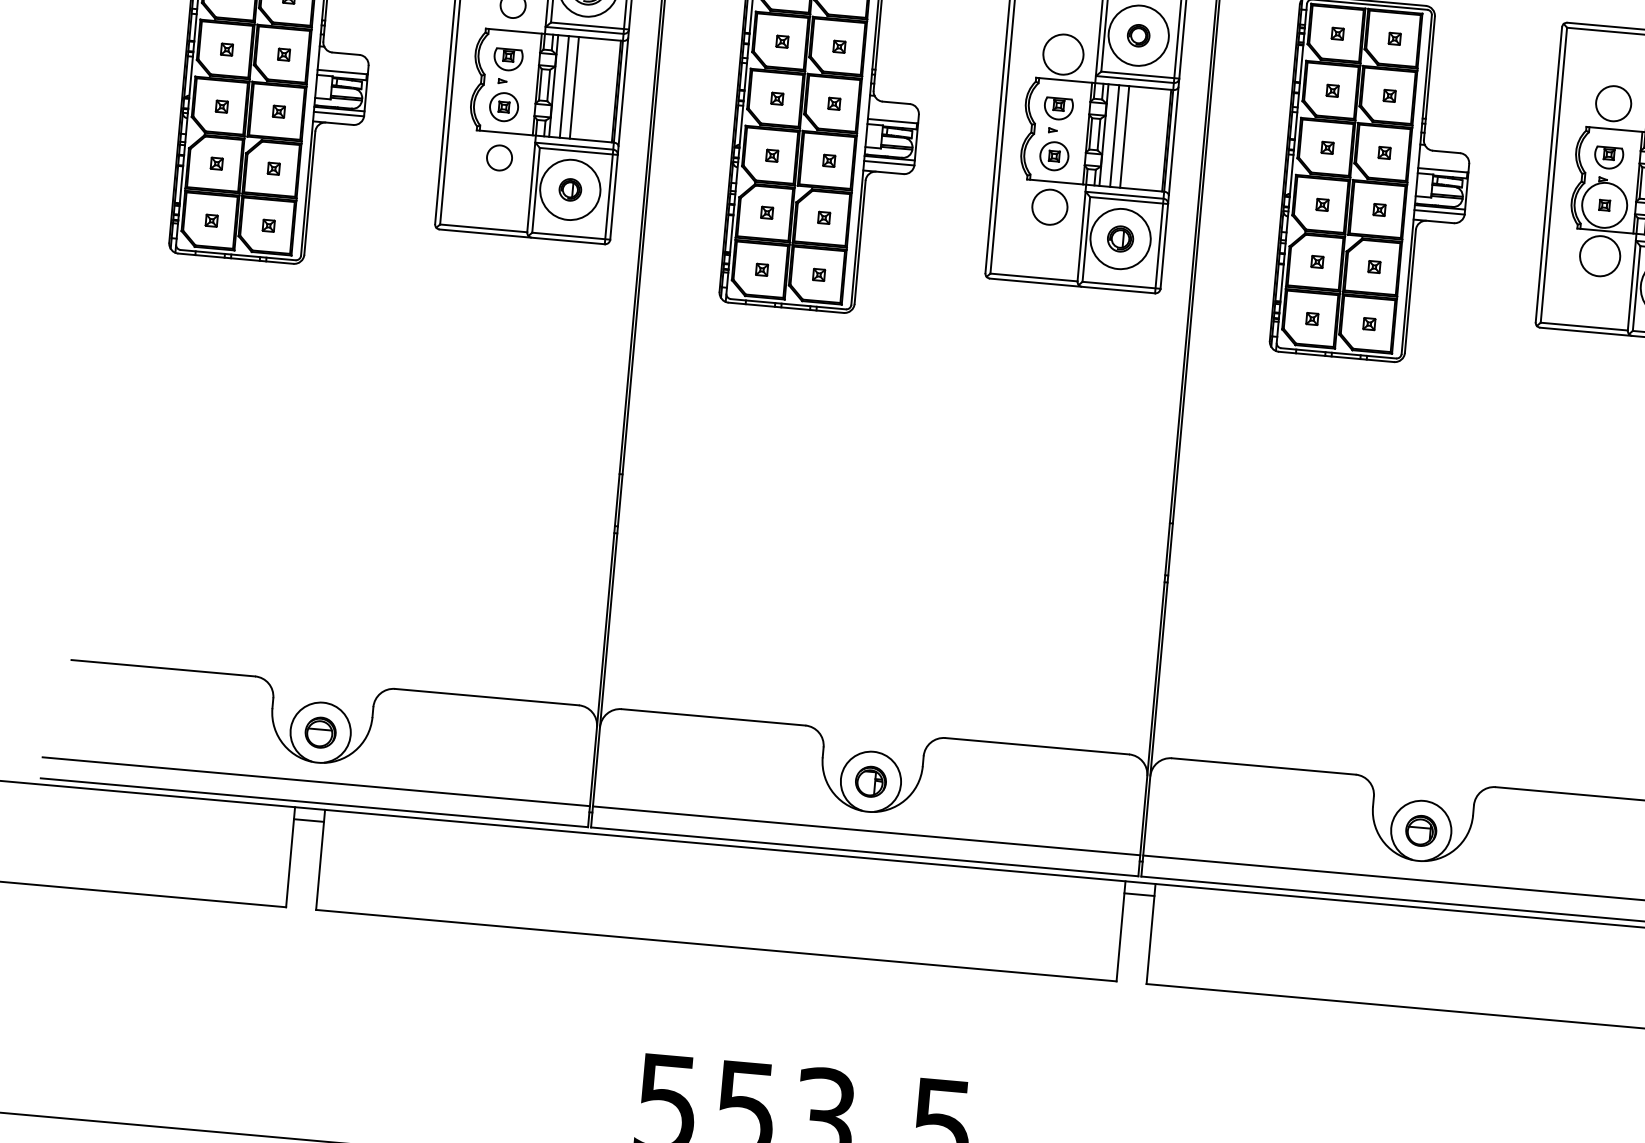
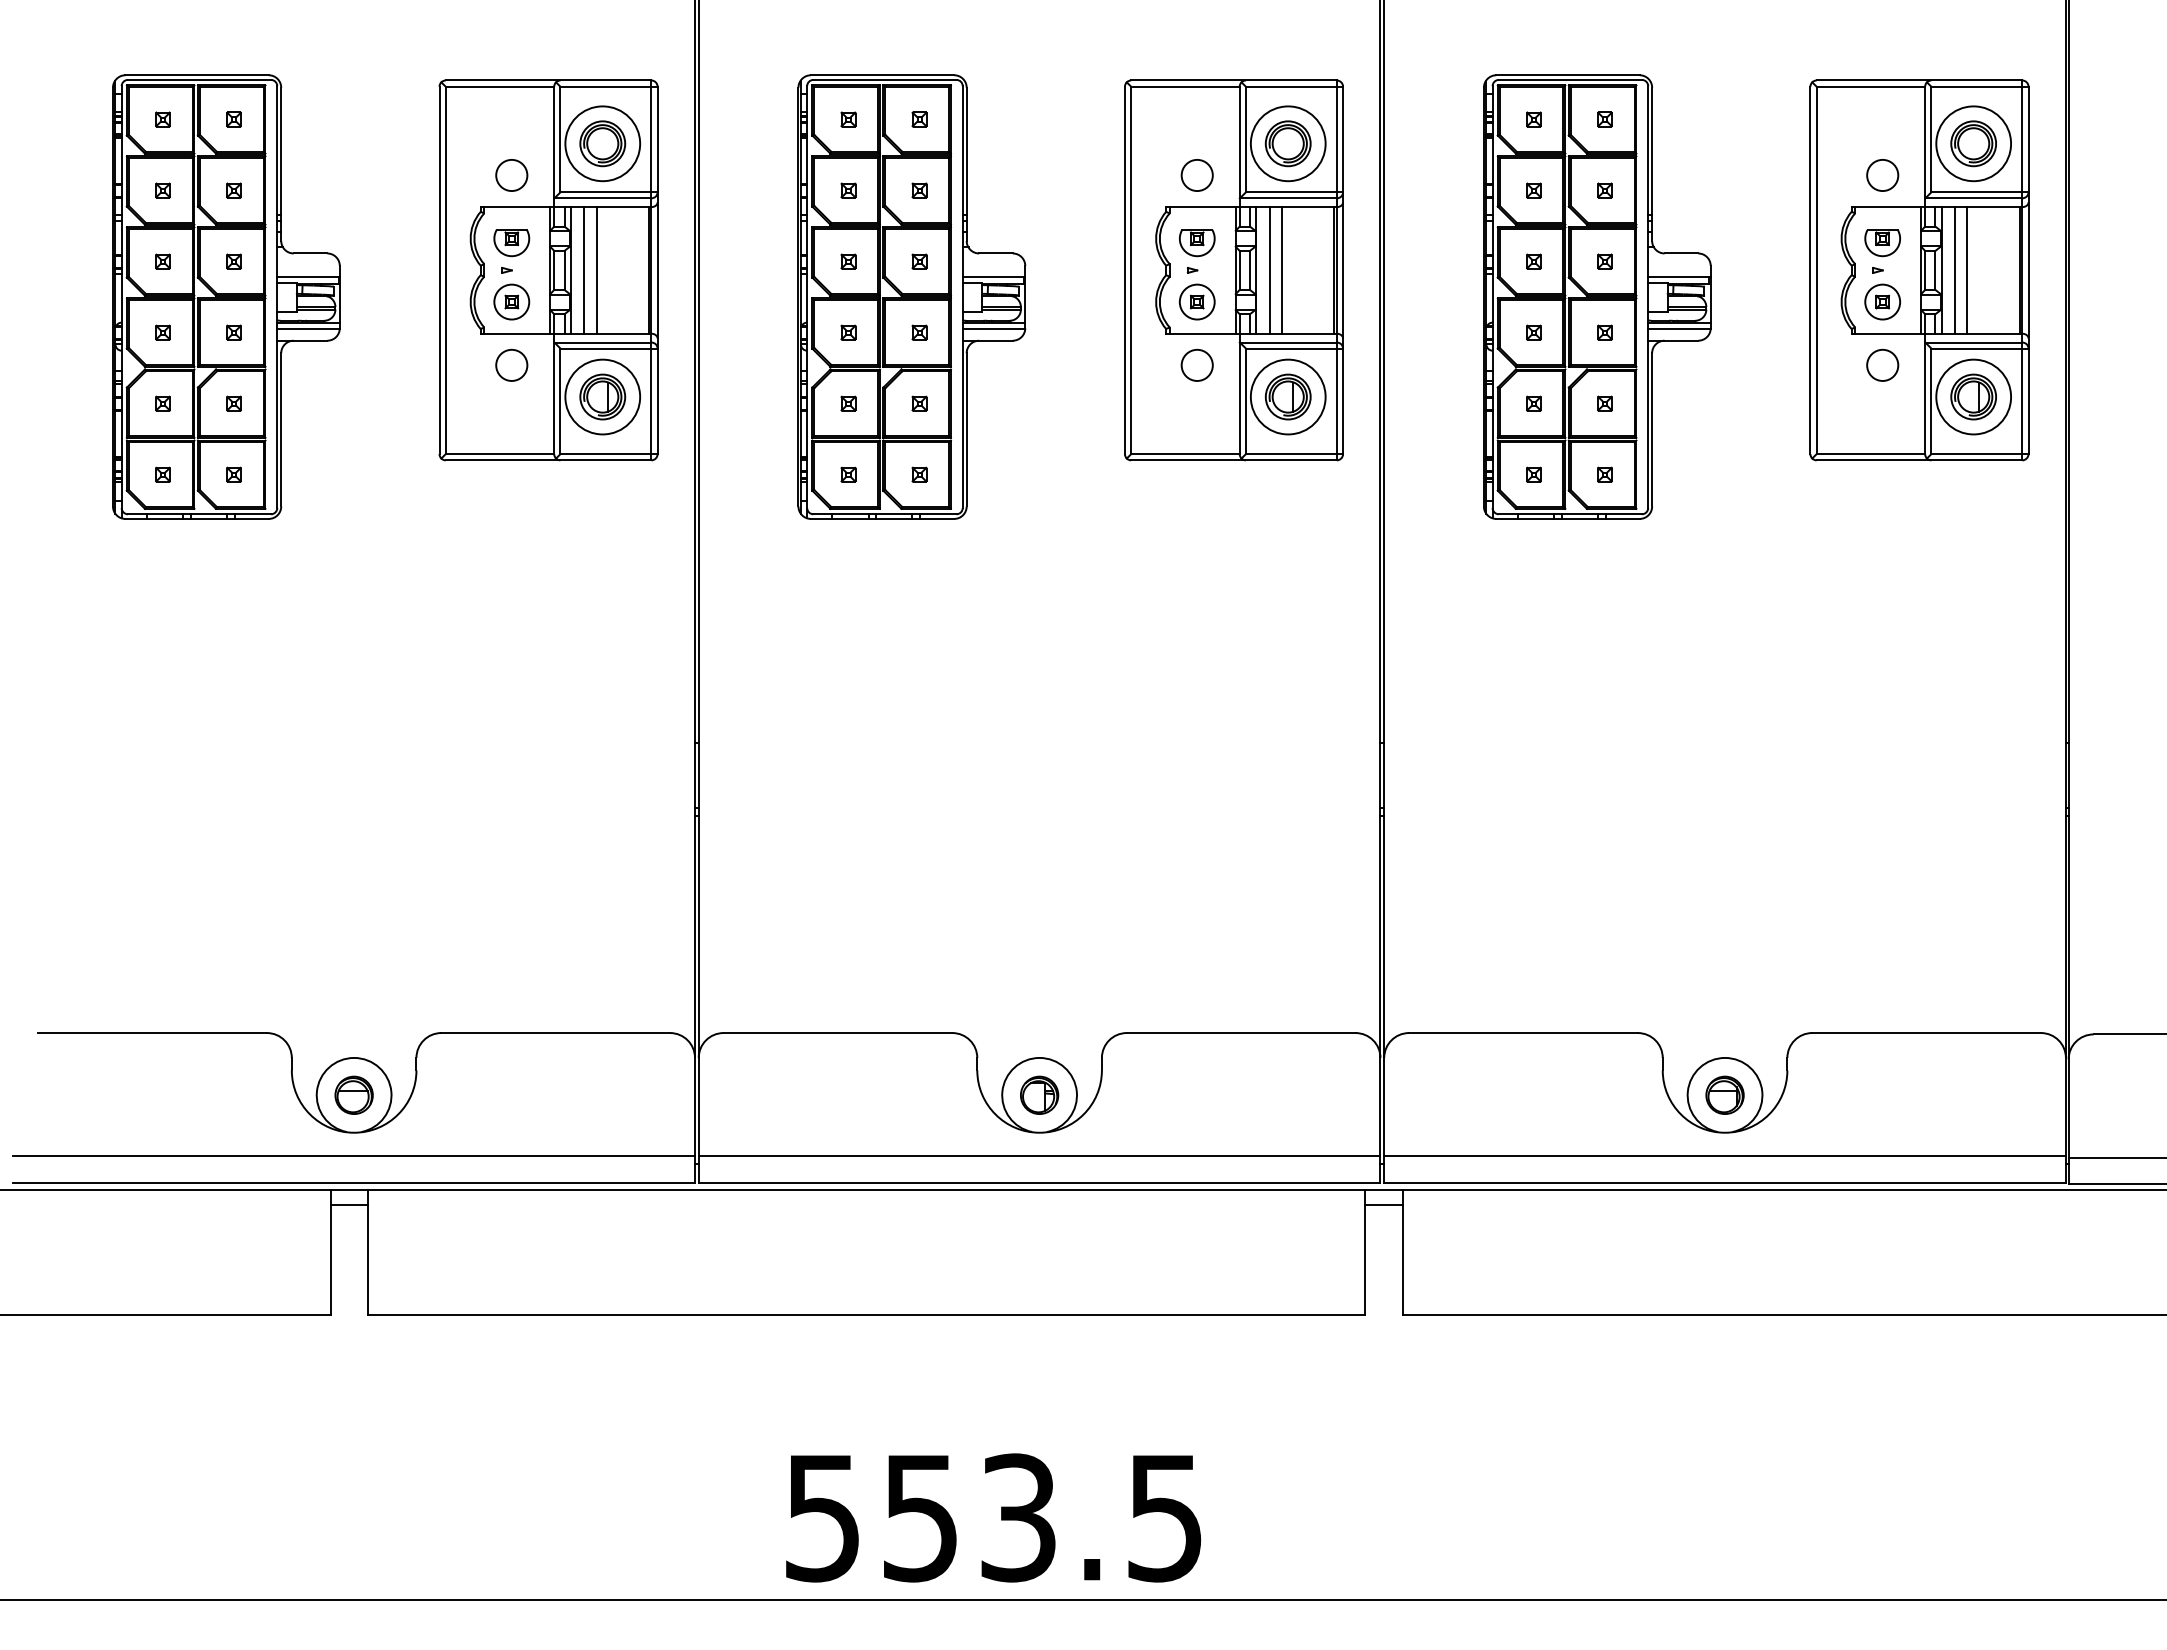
part: (1138, 35) -> (1287, 143), size x1.67
circle: (1062, 54) -> (1196, 175), size x0.62
circle: (1613, 103) -> (1882, 175), size x0.71
part: (570, 189) -> (602, 396), size x1.67
circle: (1604, 204) -> (1882, 301), size x0.62
circle: (1049, 206) -> (1196, 364), size x0.71
part: (1120, 238) -> (1287, 396), size x1.43
circle: (1600, 255) -> (1882, 364), size x0.62

